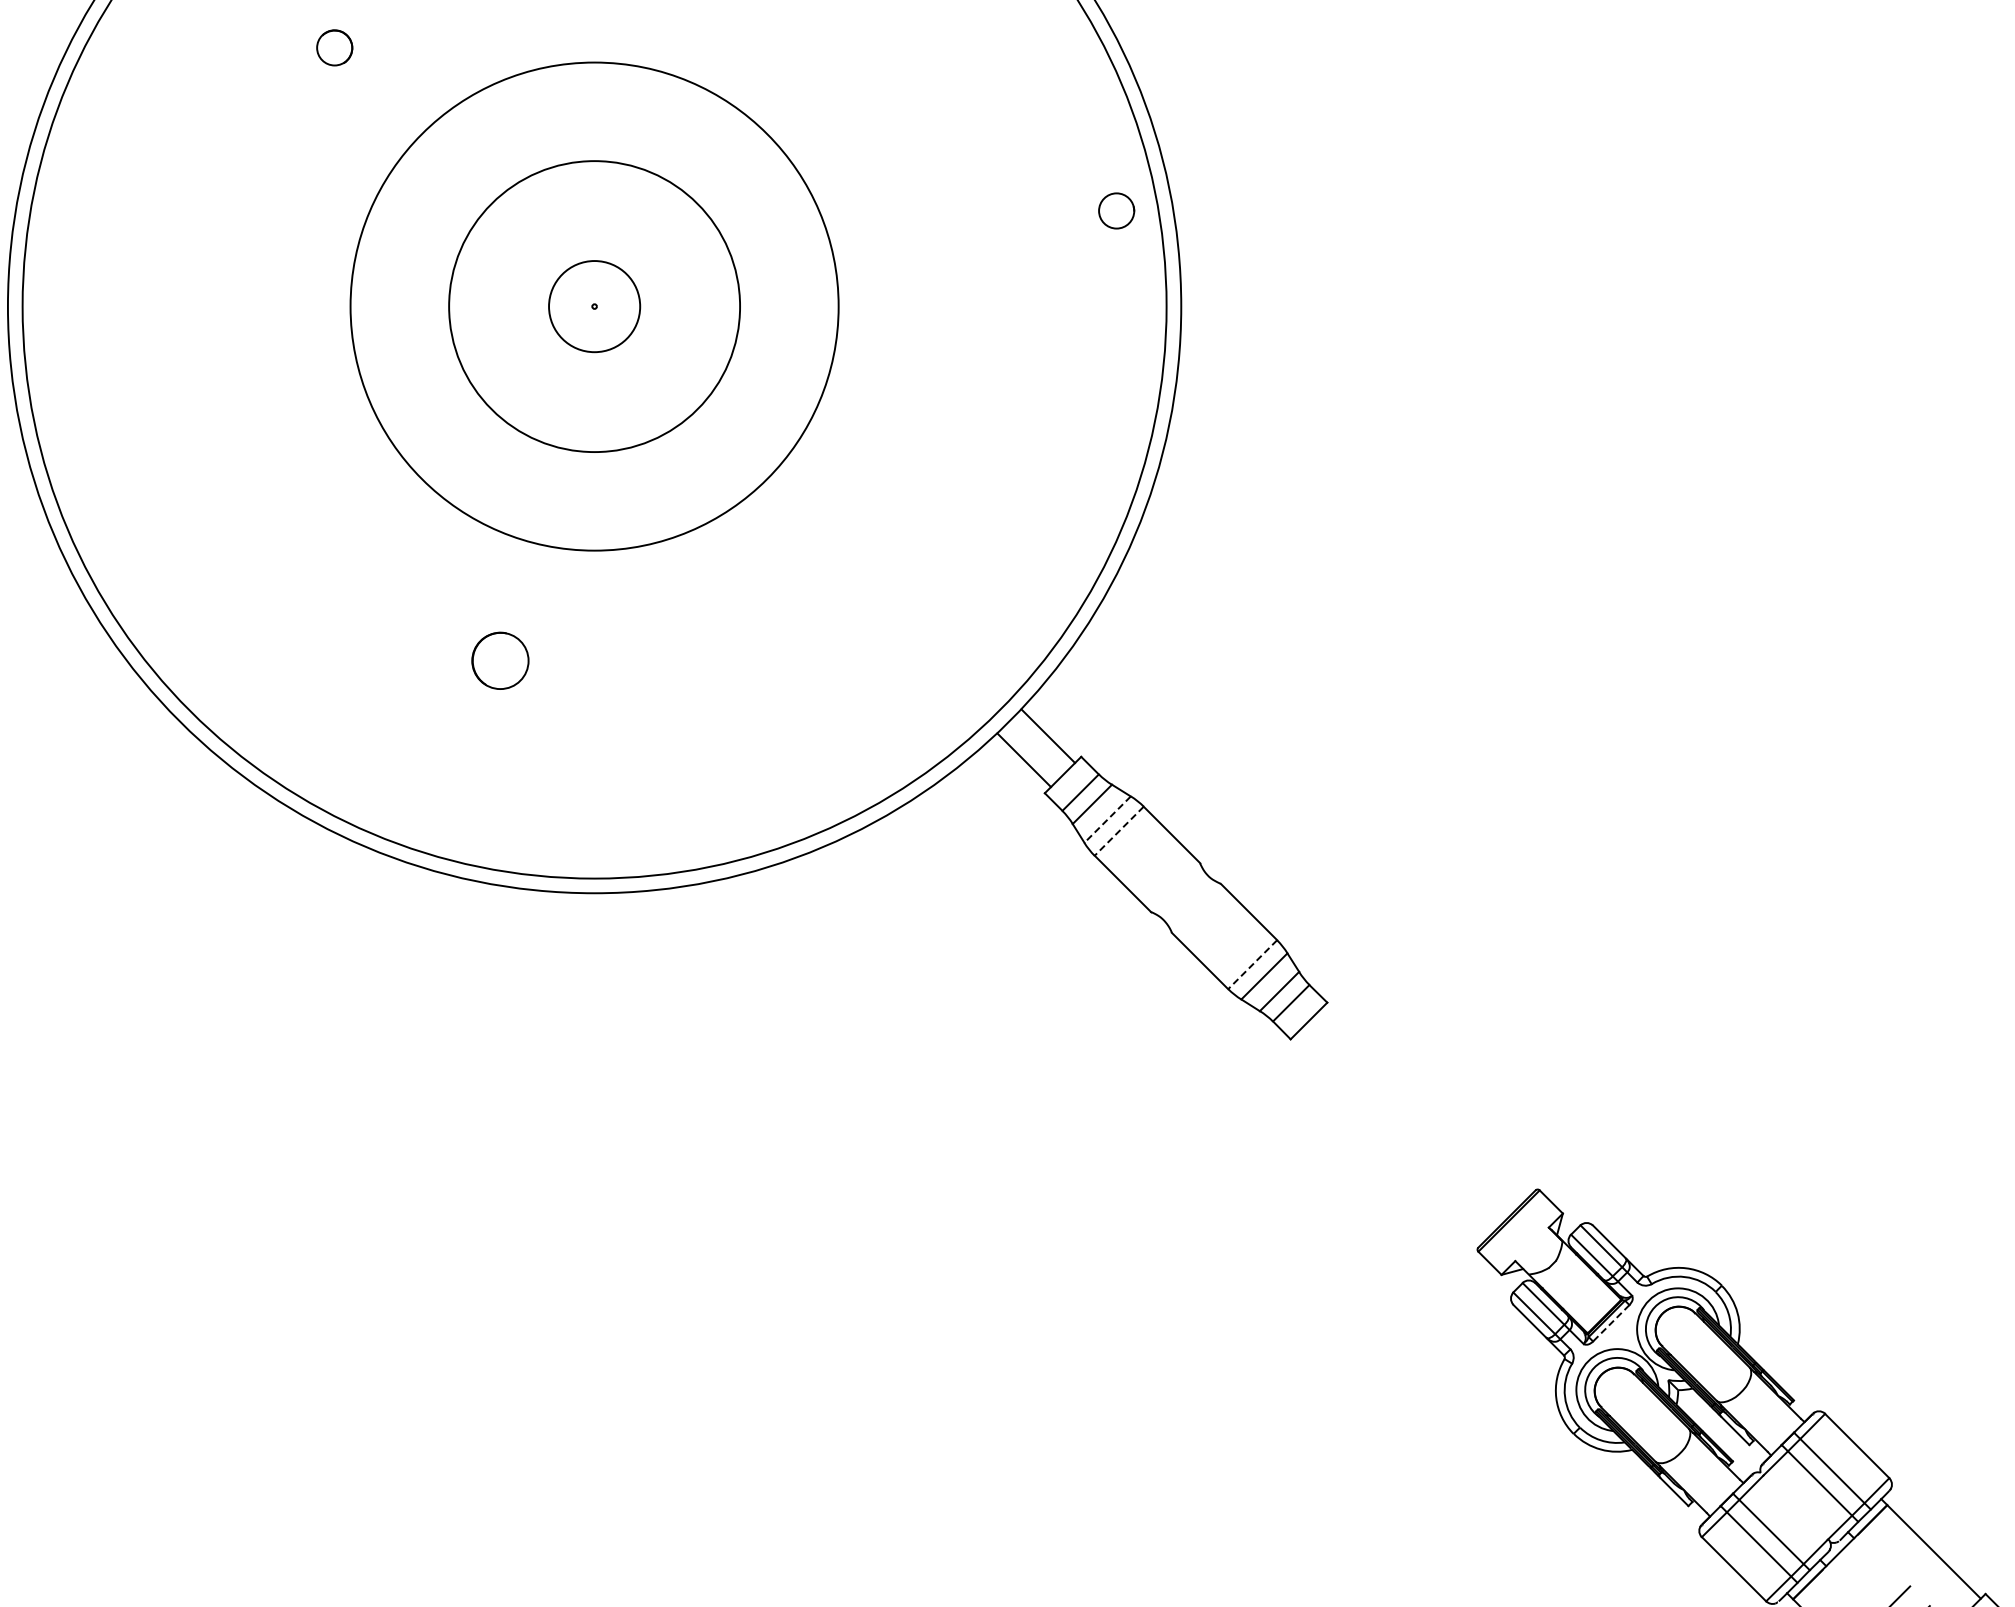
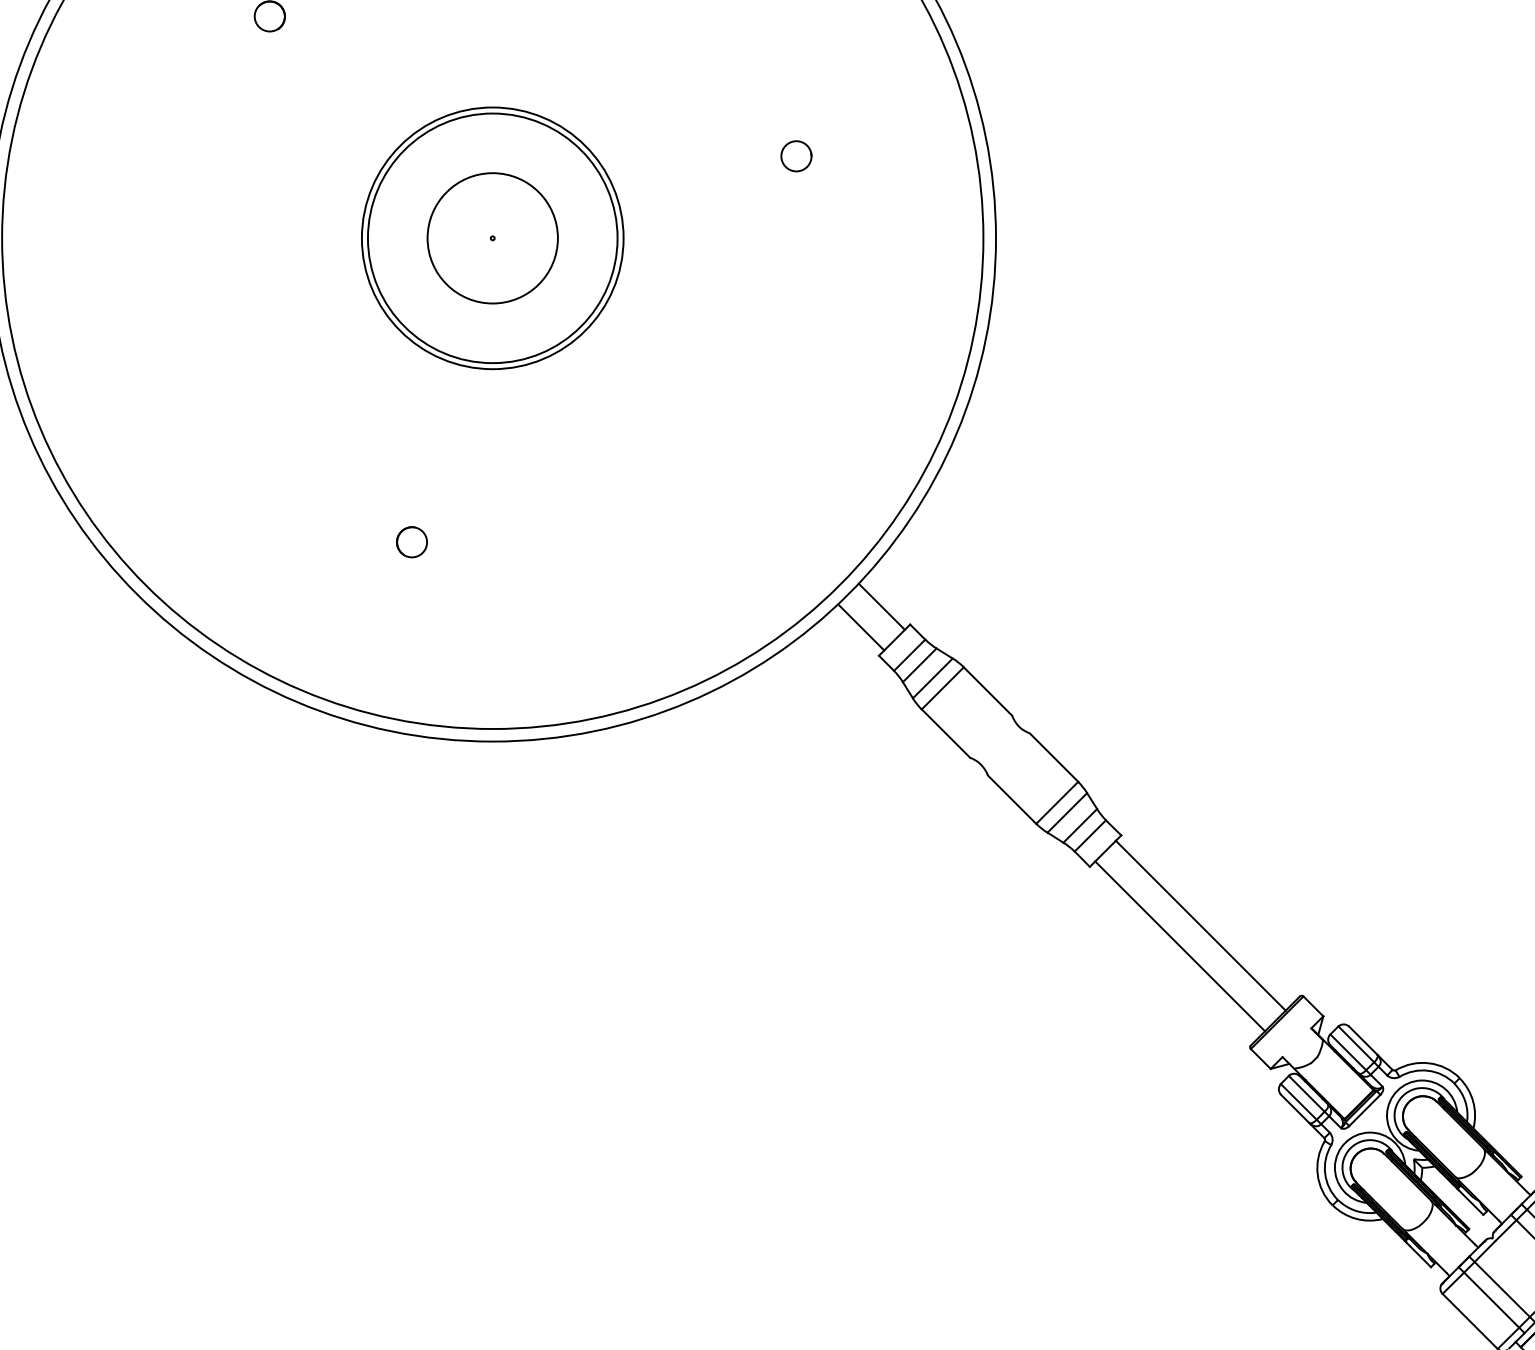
circle: (1116, 210) -> (796, 155), moved
circle: (594, 306) -> (492, 238), size x0.62
circle: (594, 306) -> (492, 238), size x1.67
circle: (500, 660) -> (412, 541), size x0.62
line: (1107, 819) -> (932, 678), dashed -> solid
line: (1119, 831) -> (943, 688), dashed -> solid
line: (1252, 964) -> (1057, 802), dashed -> solid
line: (1419, 1107) -> (1200, 925), added
line: (1395, 1131) -> (1179, 945), added
line: (1611, 1323) -> (1365, 1110), dashed -> solid

